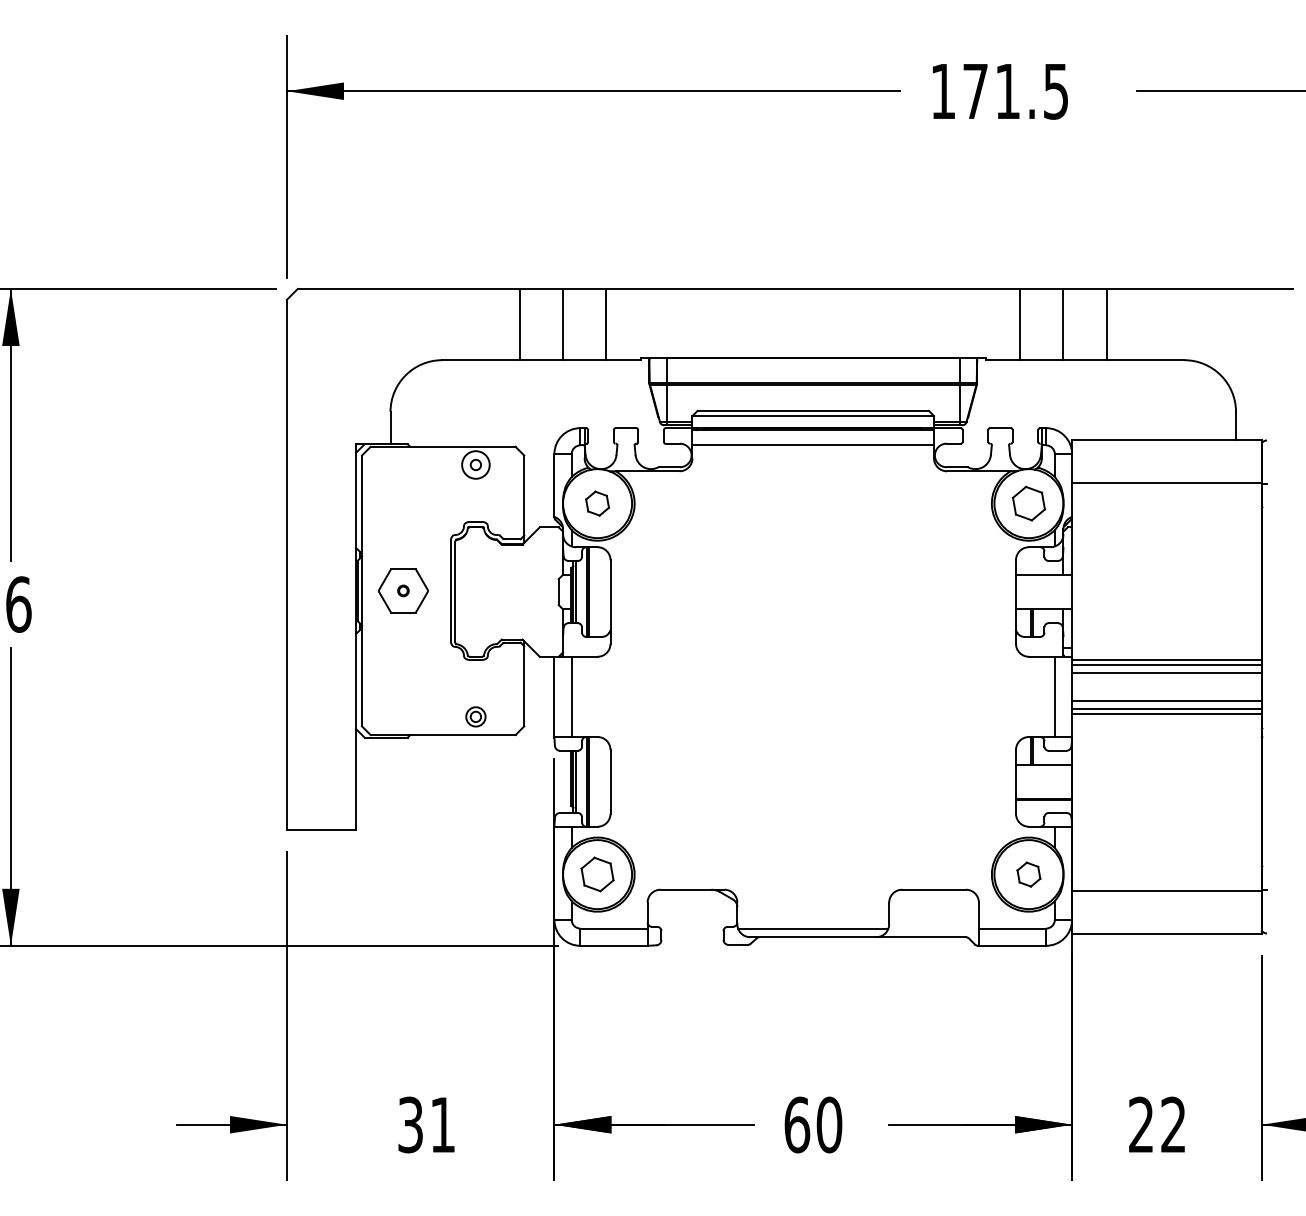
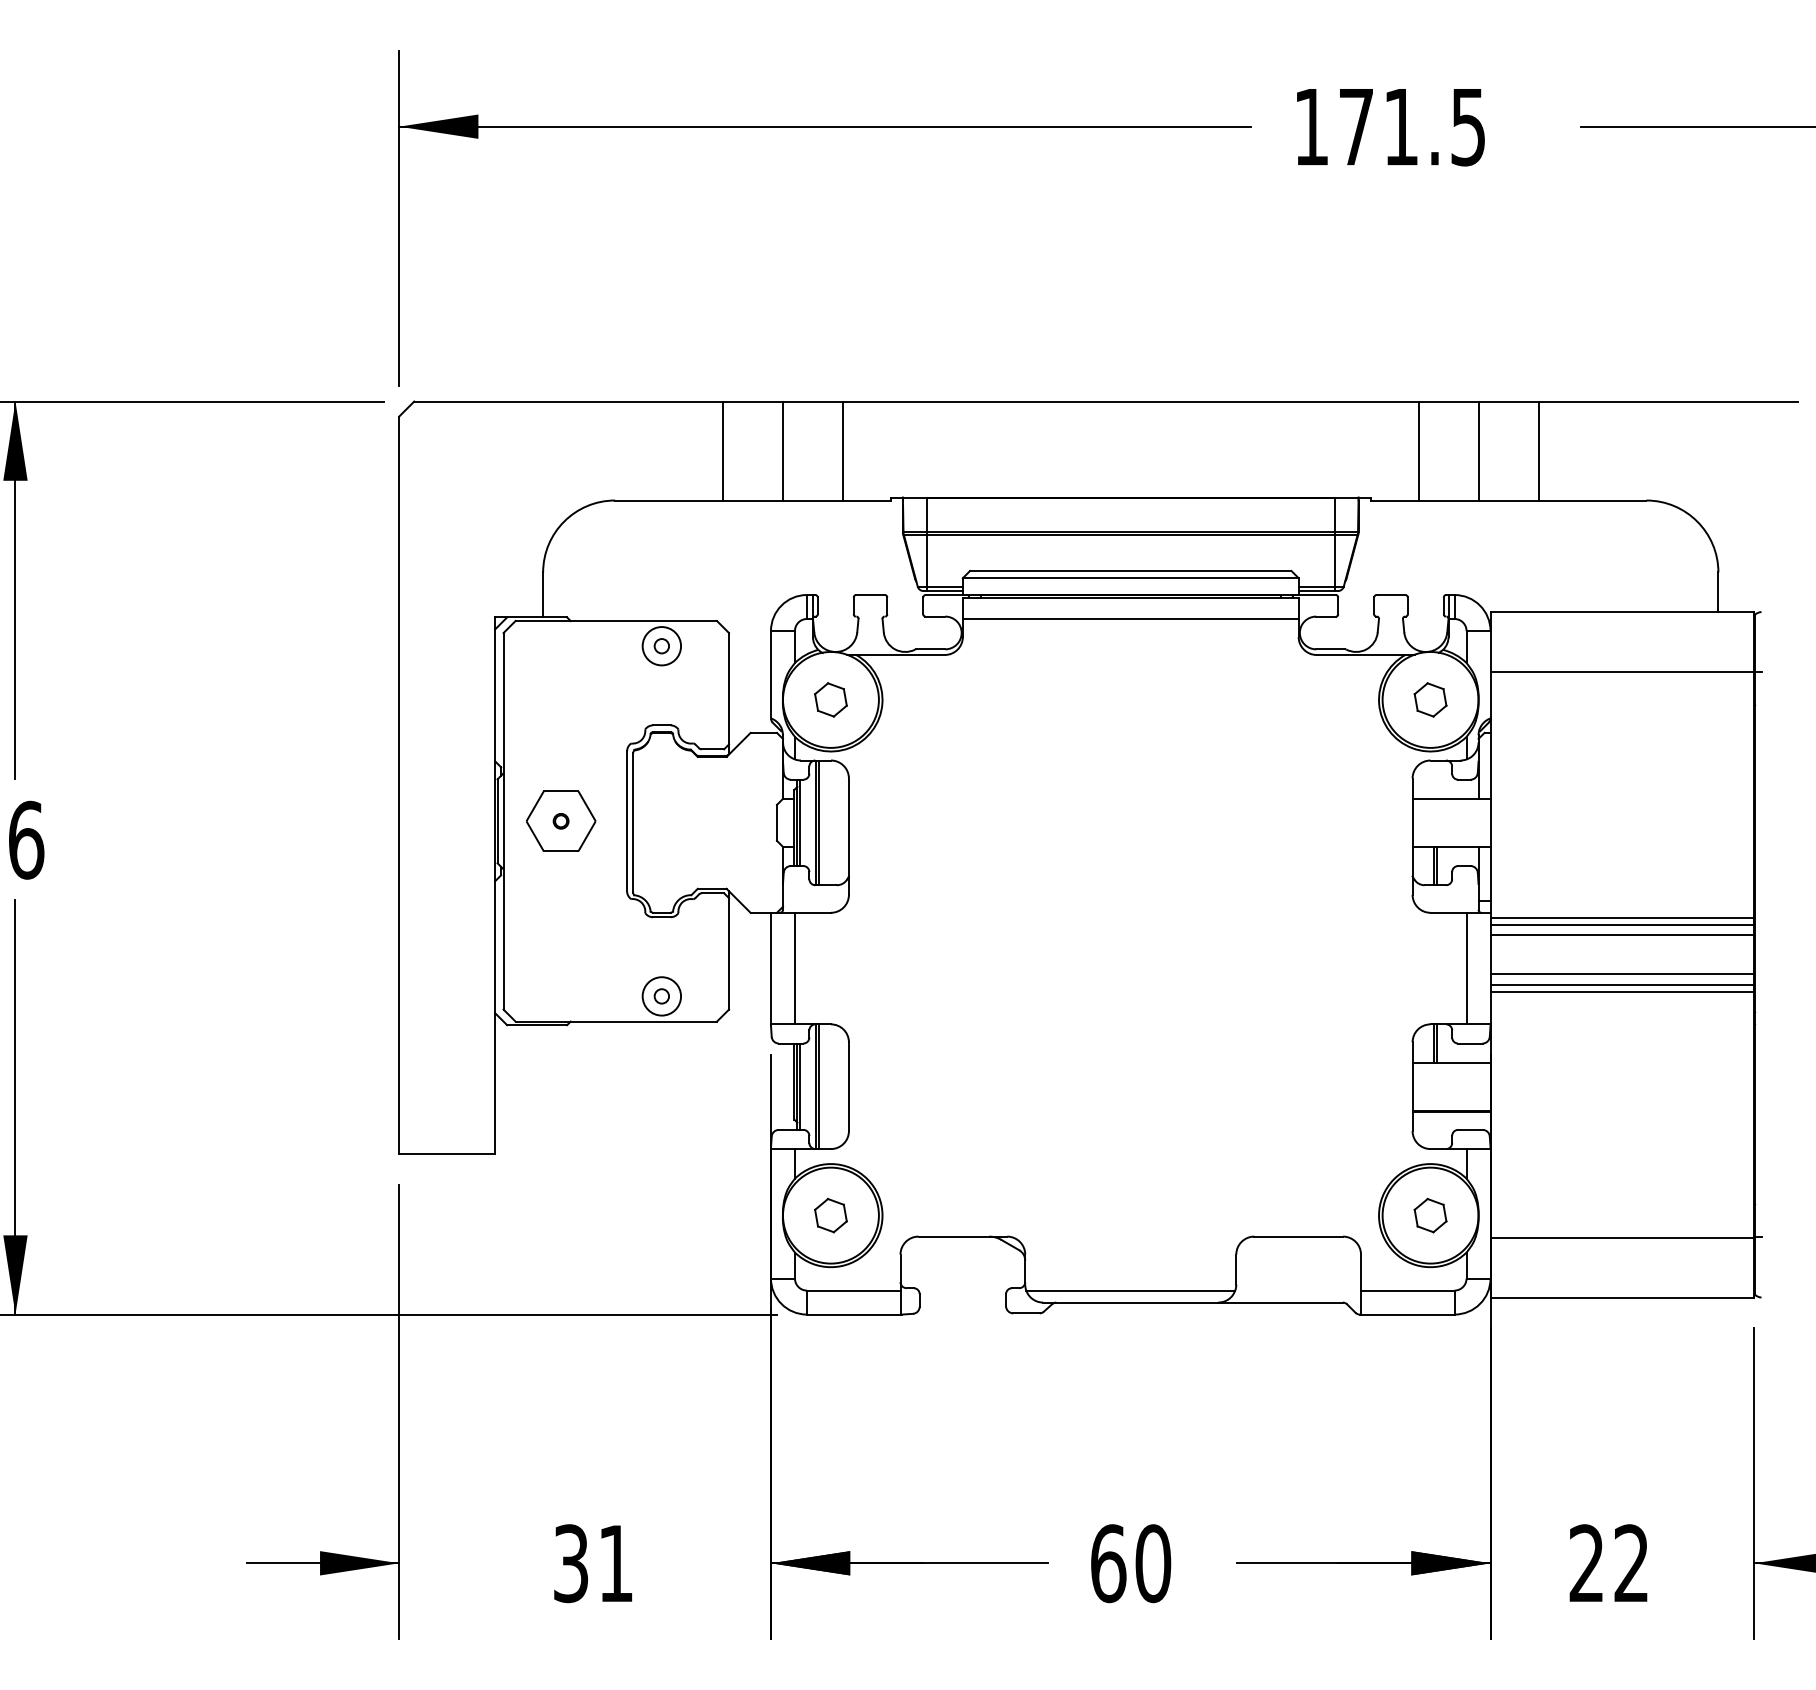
part: (1028, 503) -> (1430, 699), size x0.71
circle: (475, 716) -> (661, 996), size x1.43
part: (597, 874) -> (830, 1215), size x0.71

